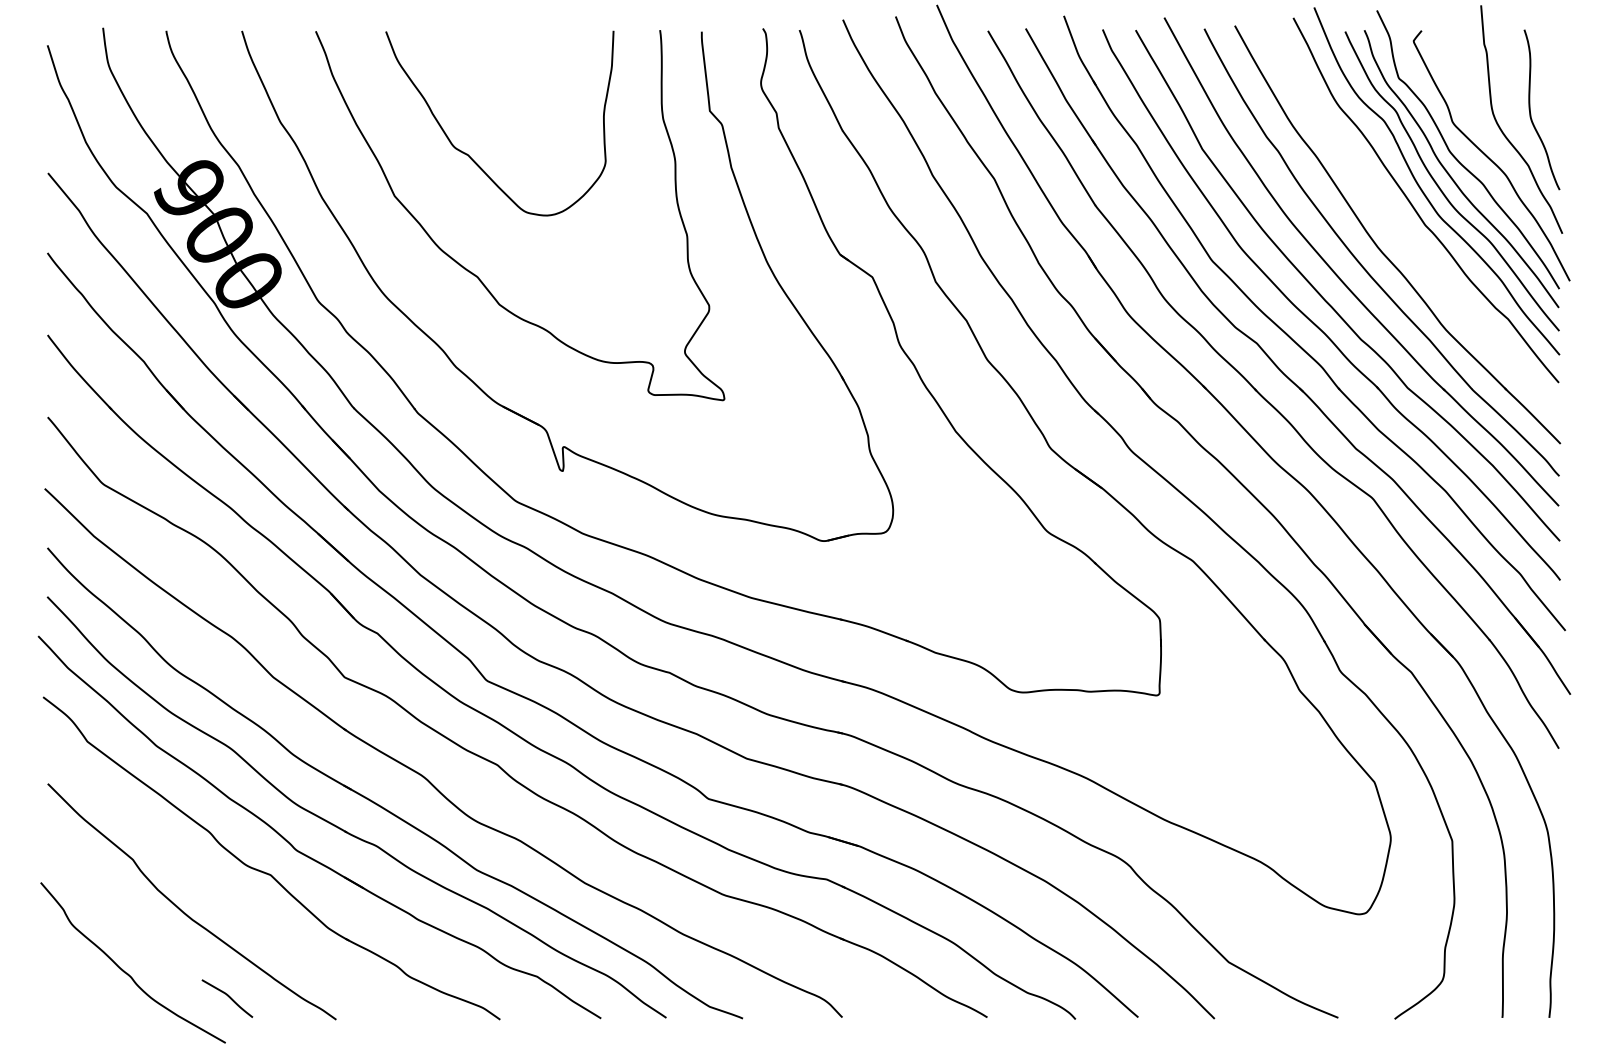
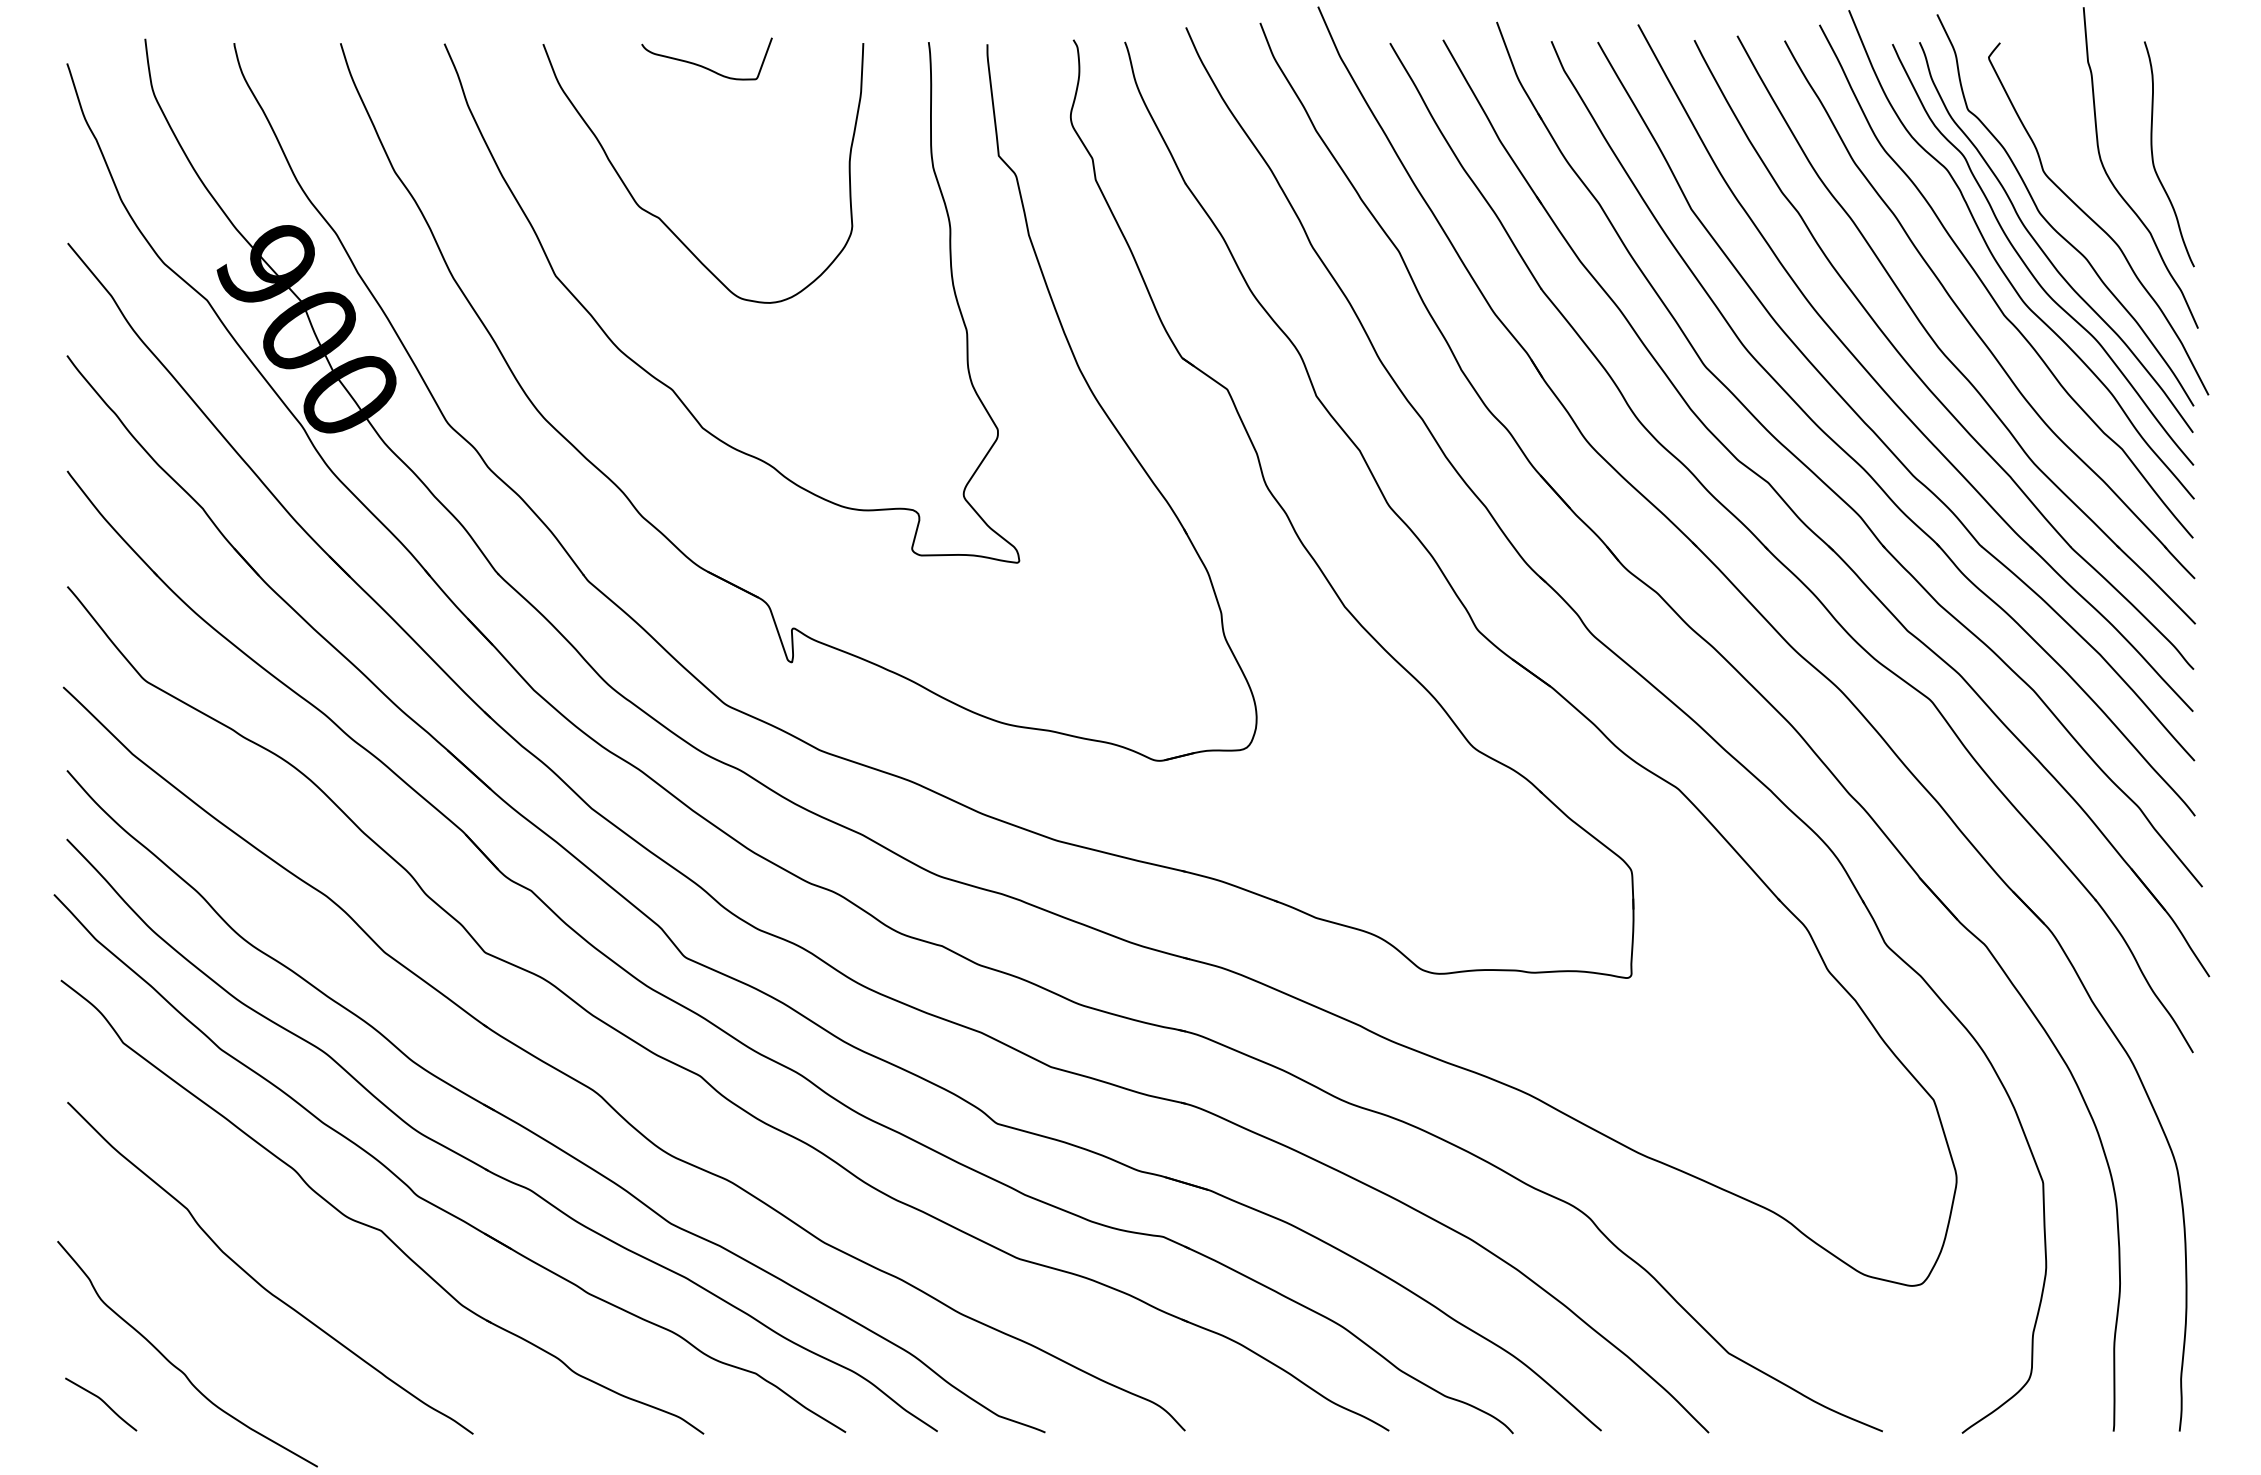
curve: (499, 46) -> (702, 65), added
part: (1399, 228) -> (1969, 321), added
curve: (229, 997) -> (103, 1402), moved

